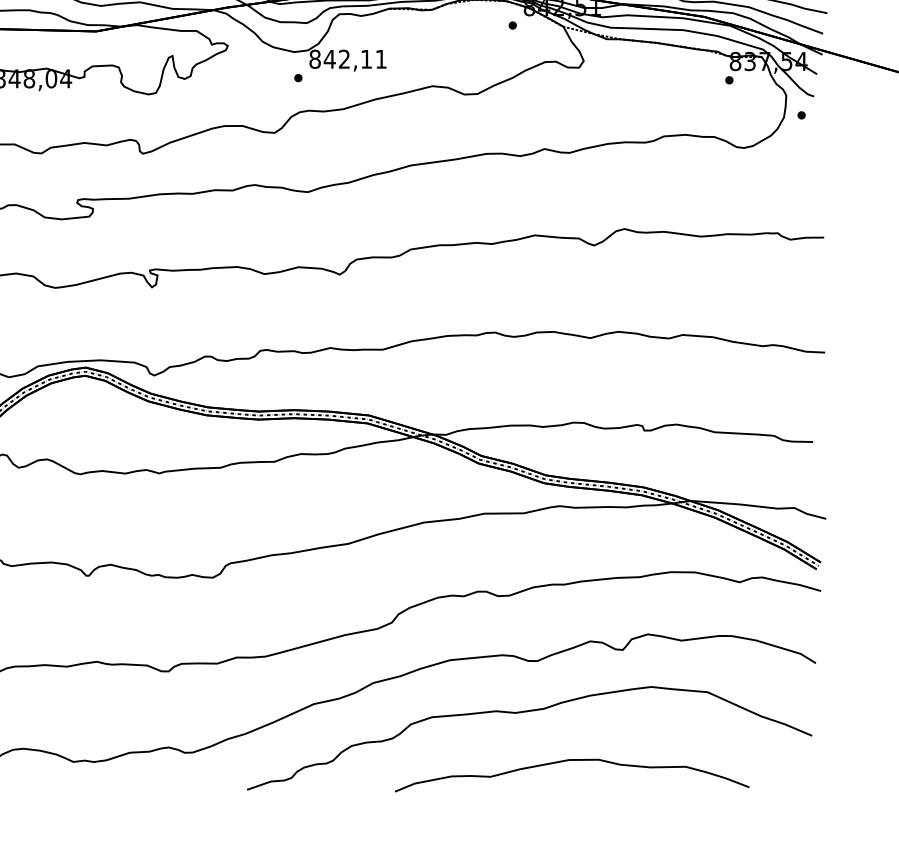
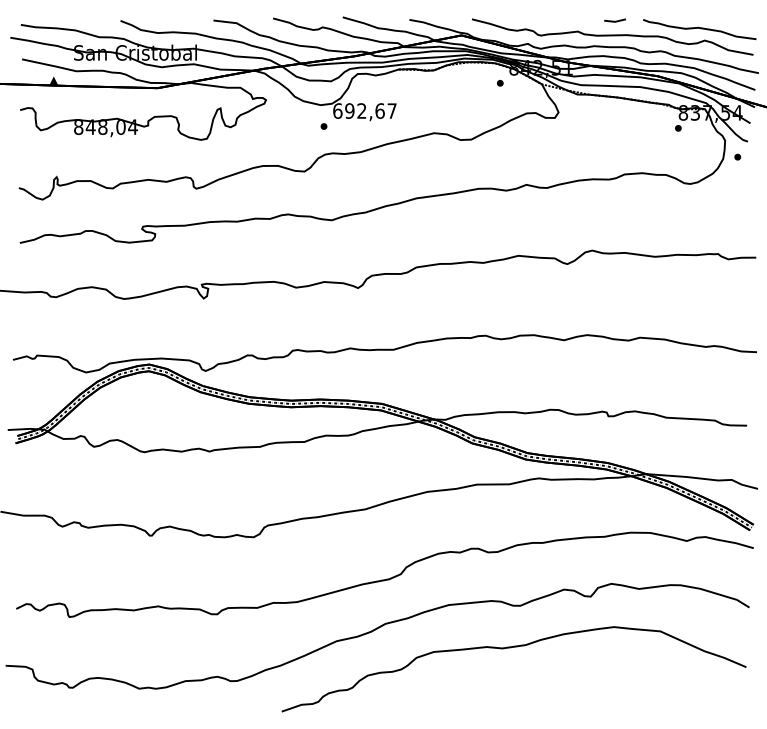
text: (347, 58) -> (364, 110), 842,11 -> 692,67
curve: (568, 761) -> (546, 688), removed

